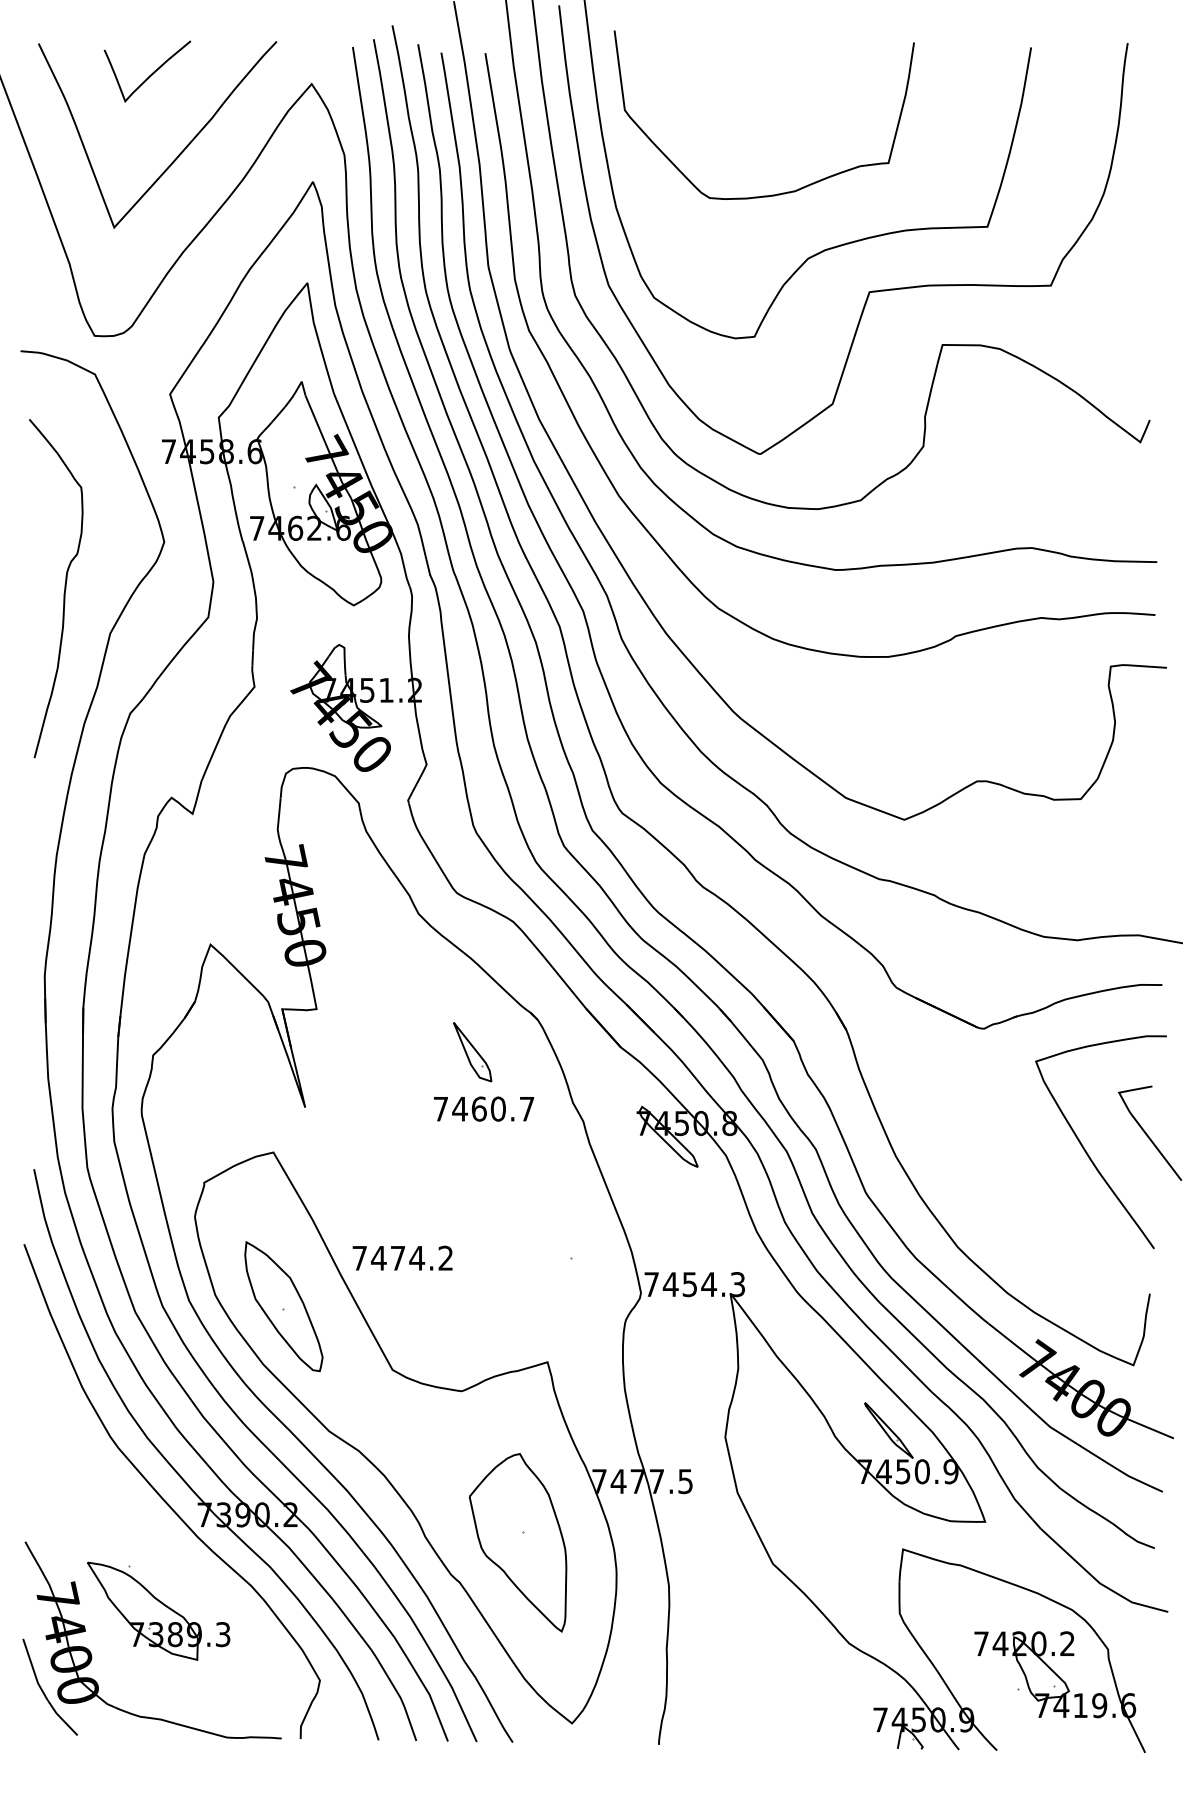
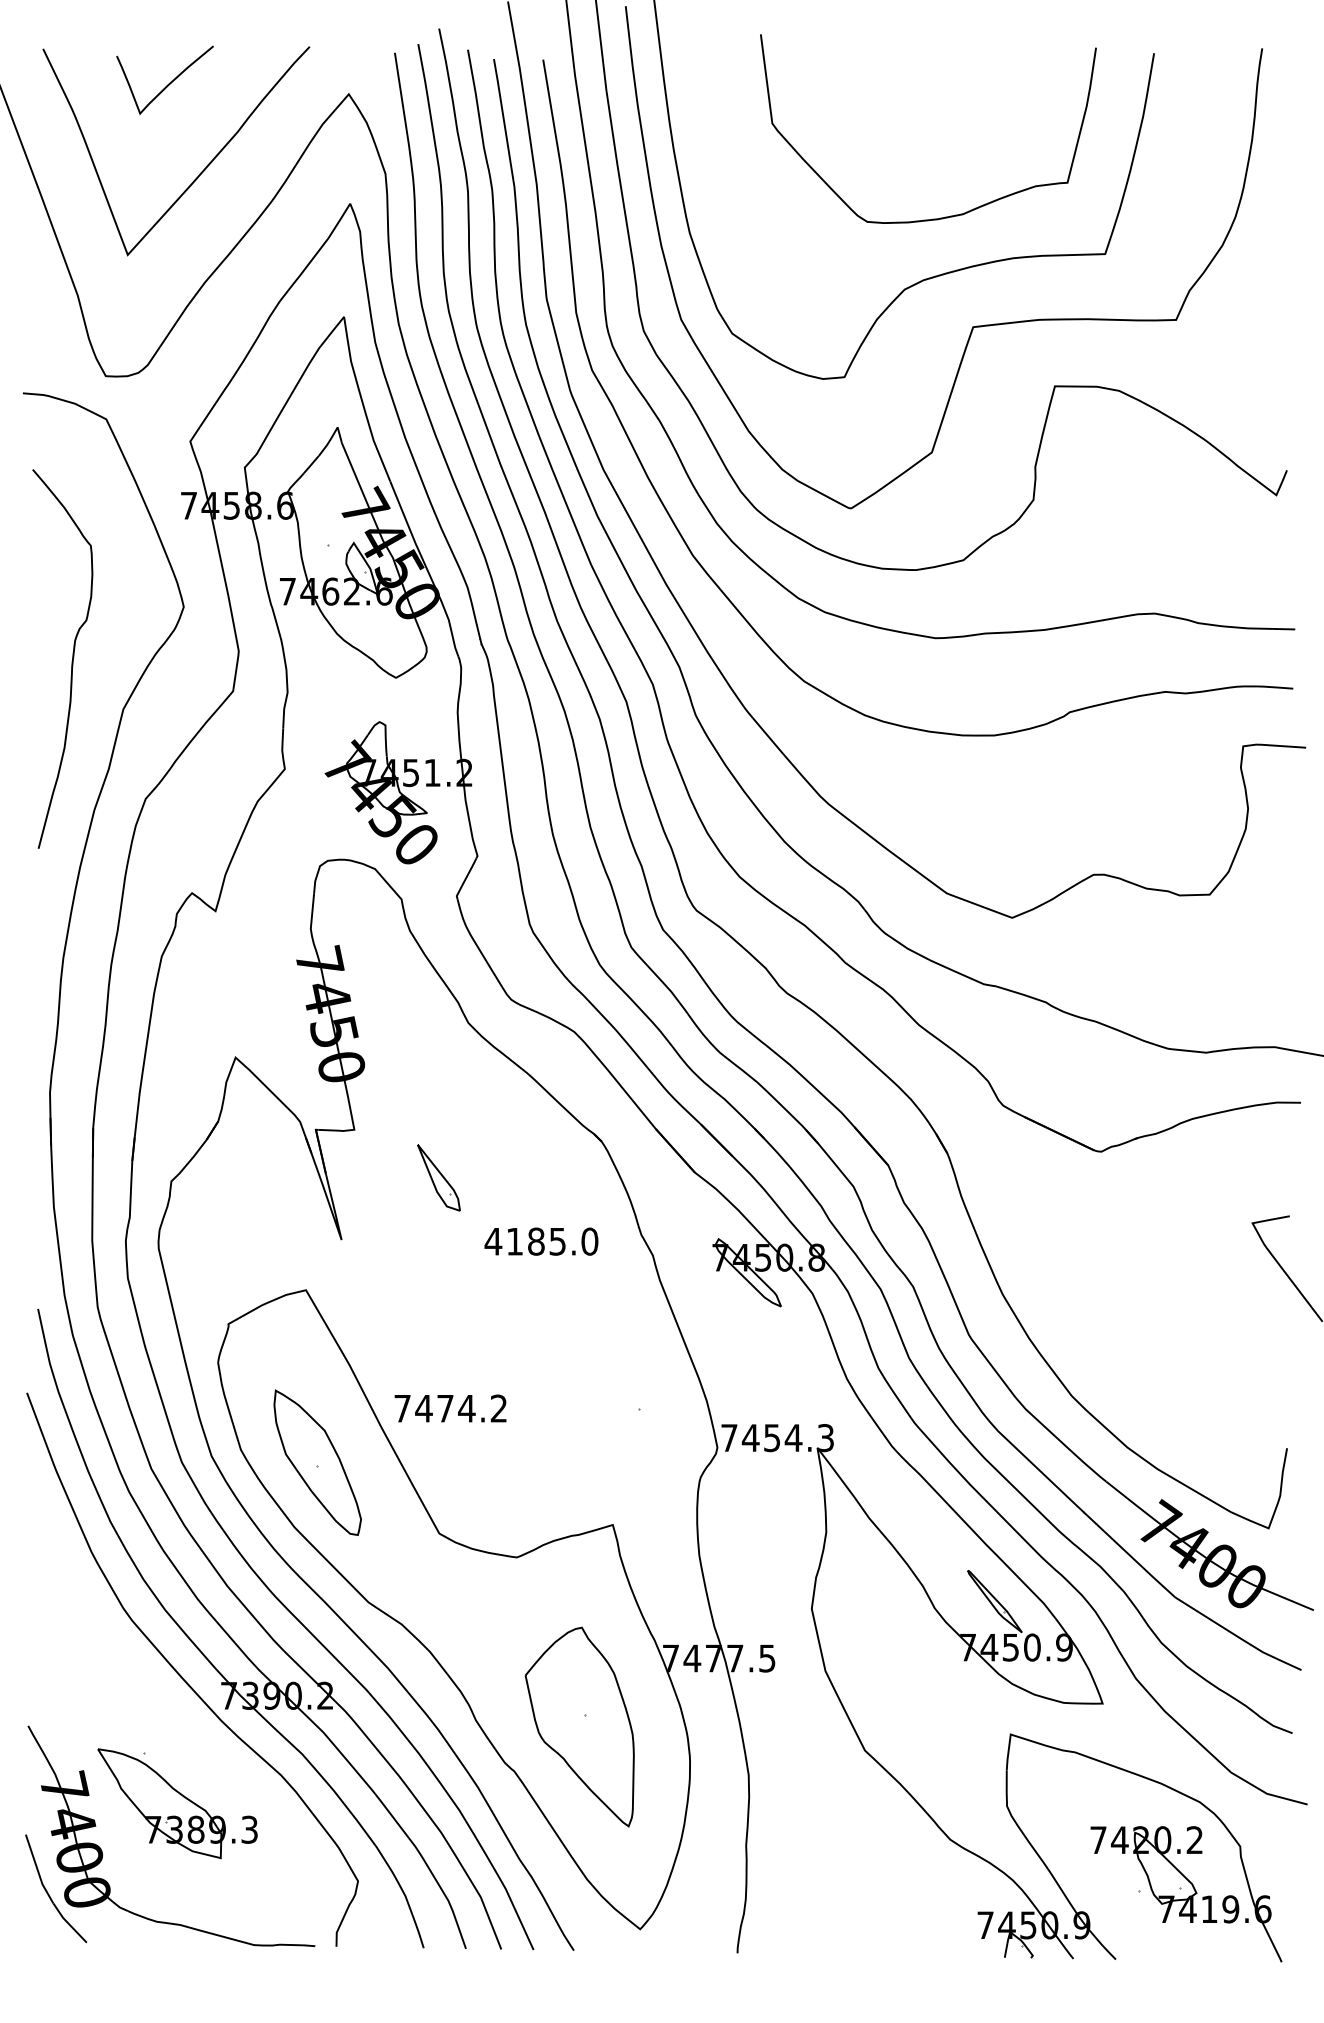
curve: (779, 193) -> (945, 216), moved
part: (472, 1051) -> (438, 1177), moved
text: (483, 1108) -> (541, 1241), 7460.7 -> 4185.0
curve: (1085, 1150) -> (1215, 1287), removed

